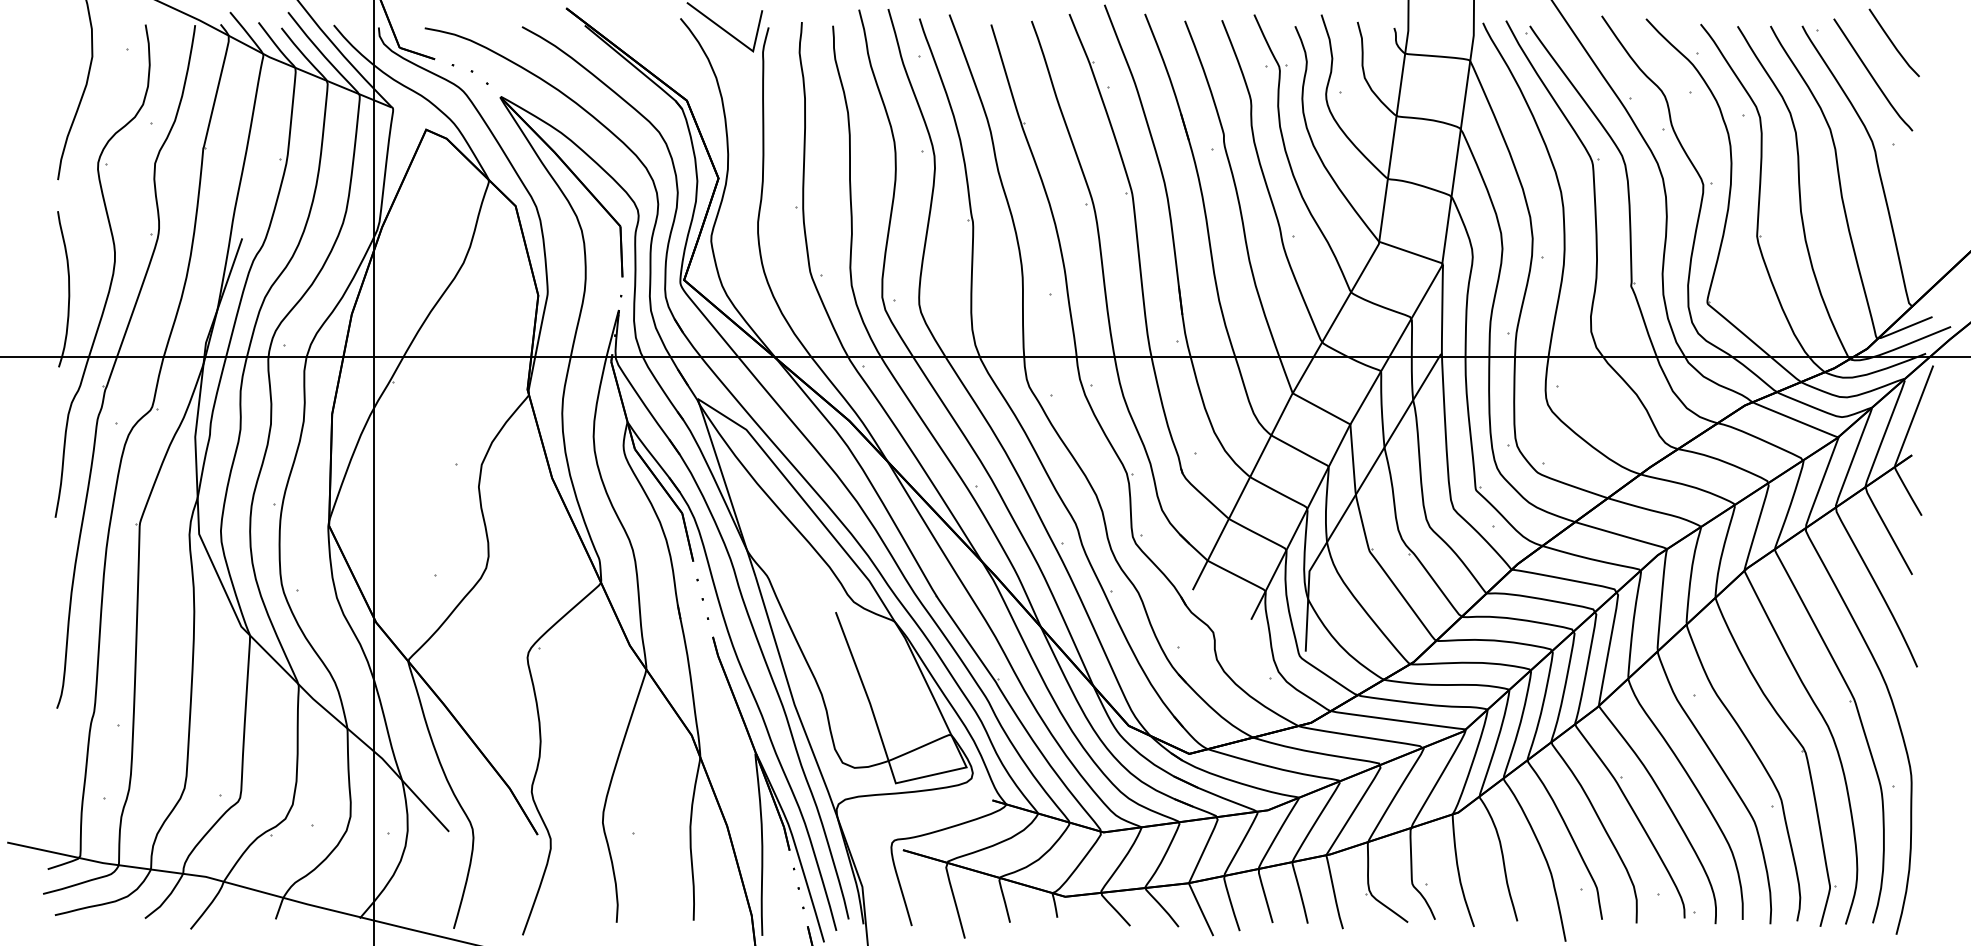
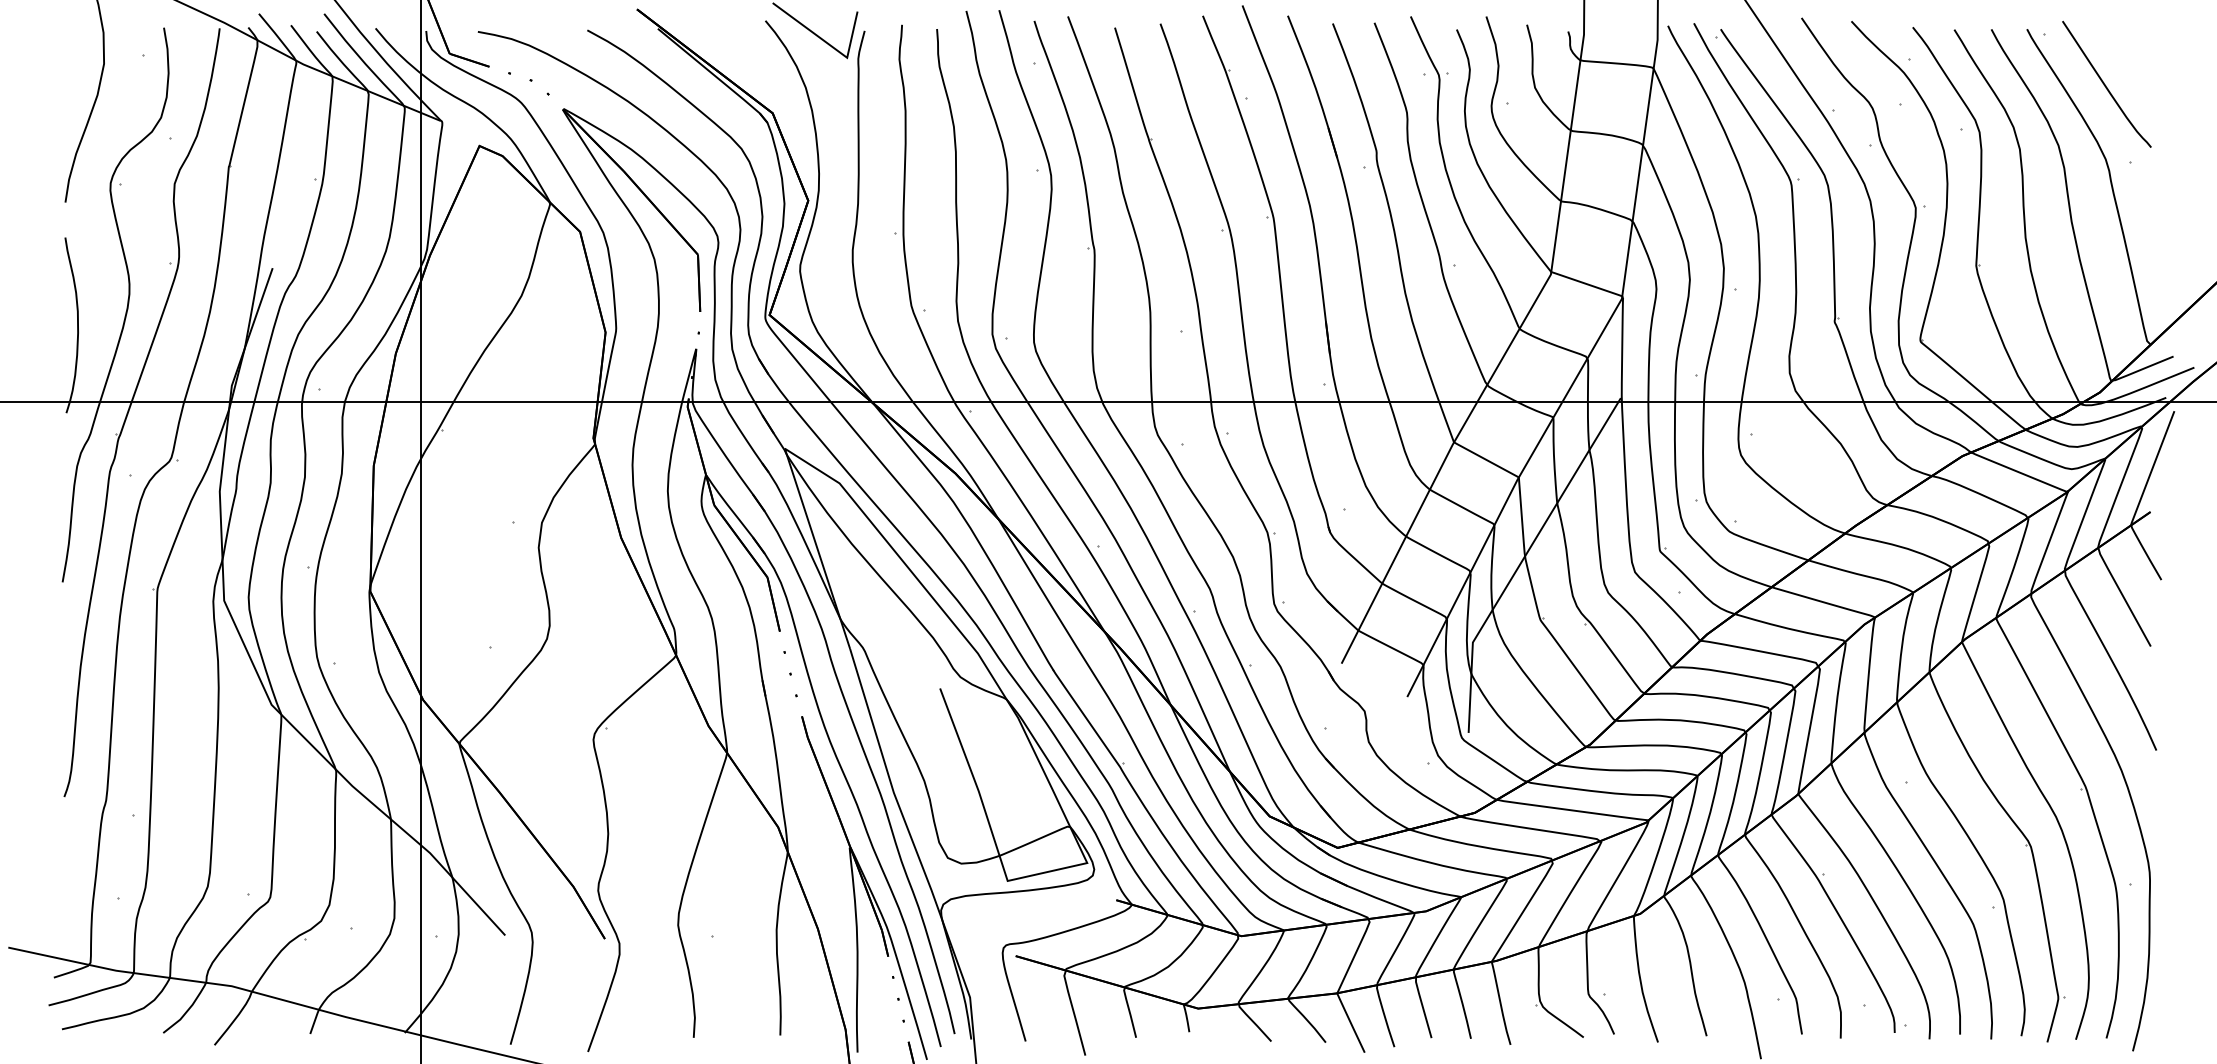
line: (1893, 43) -> (2129, 48), removed

